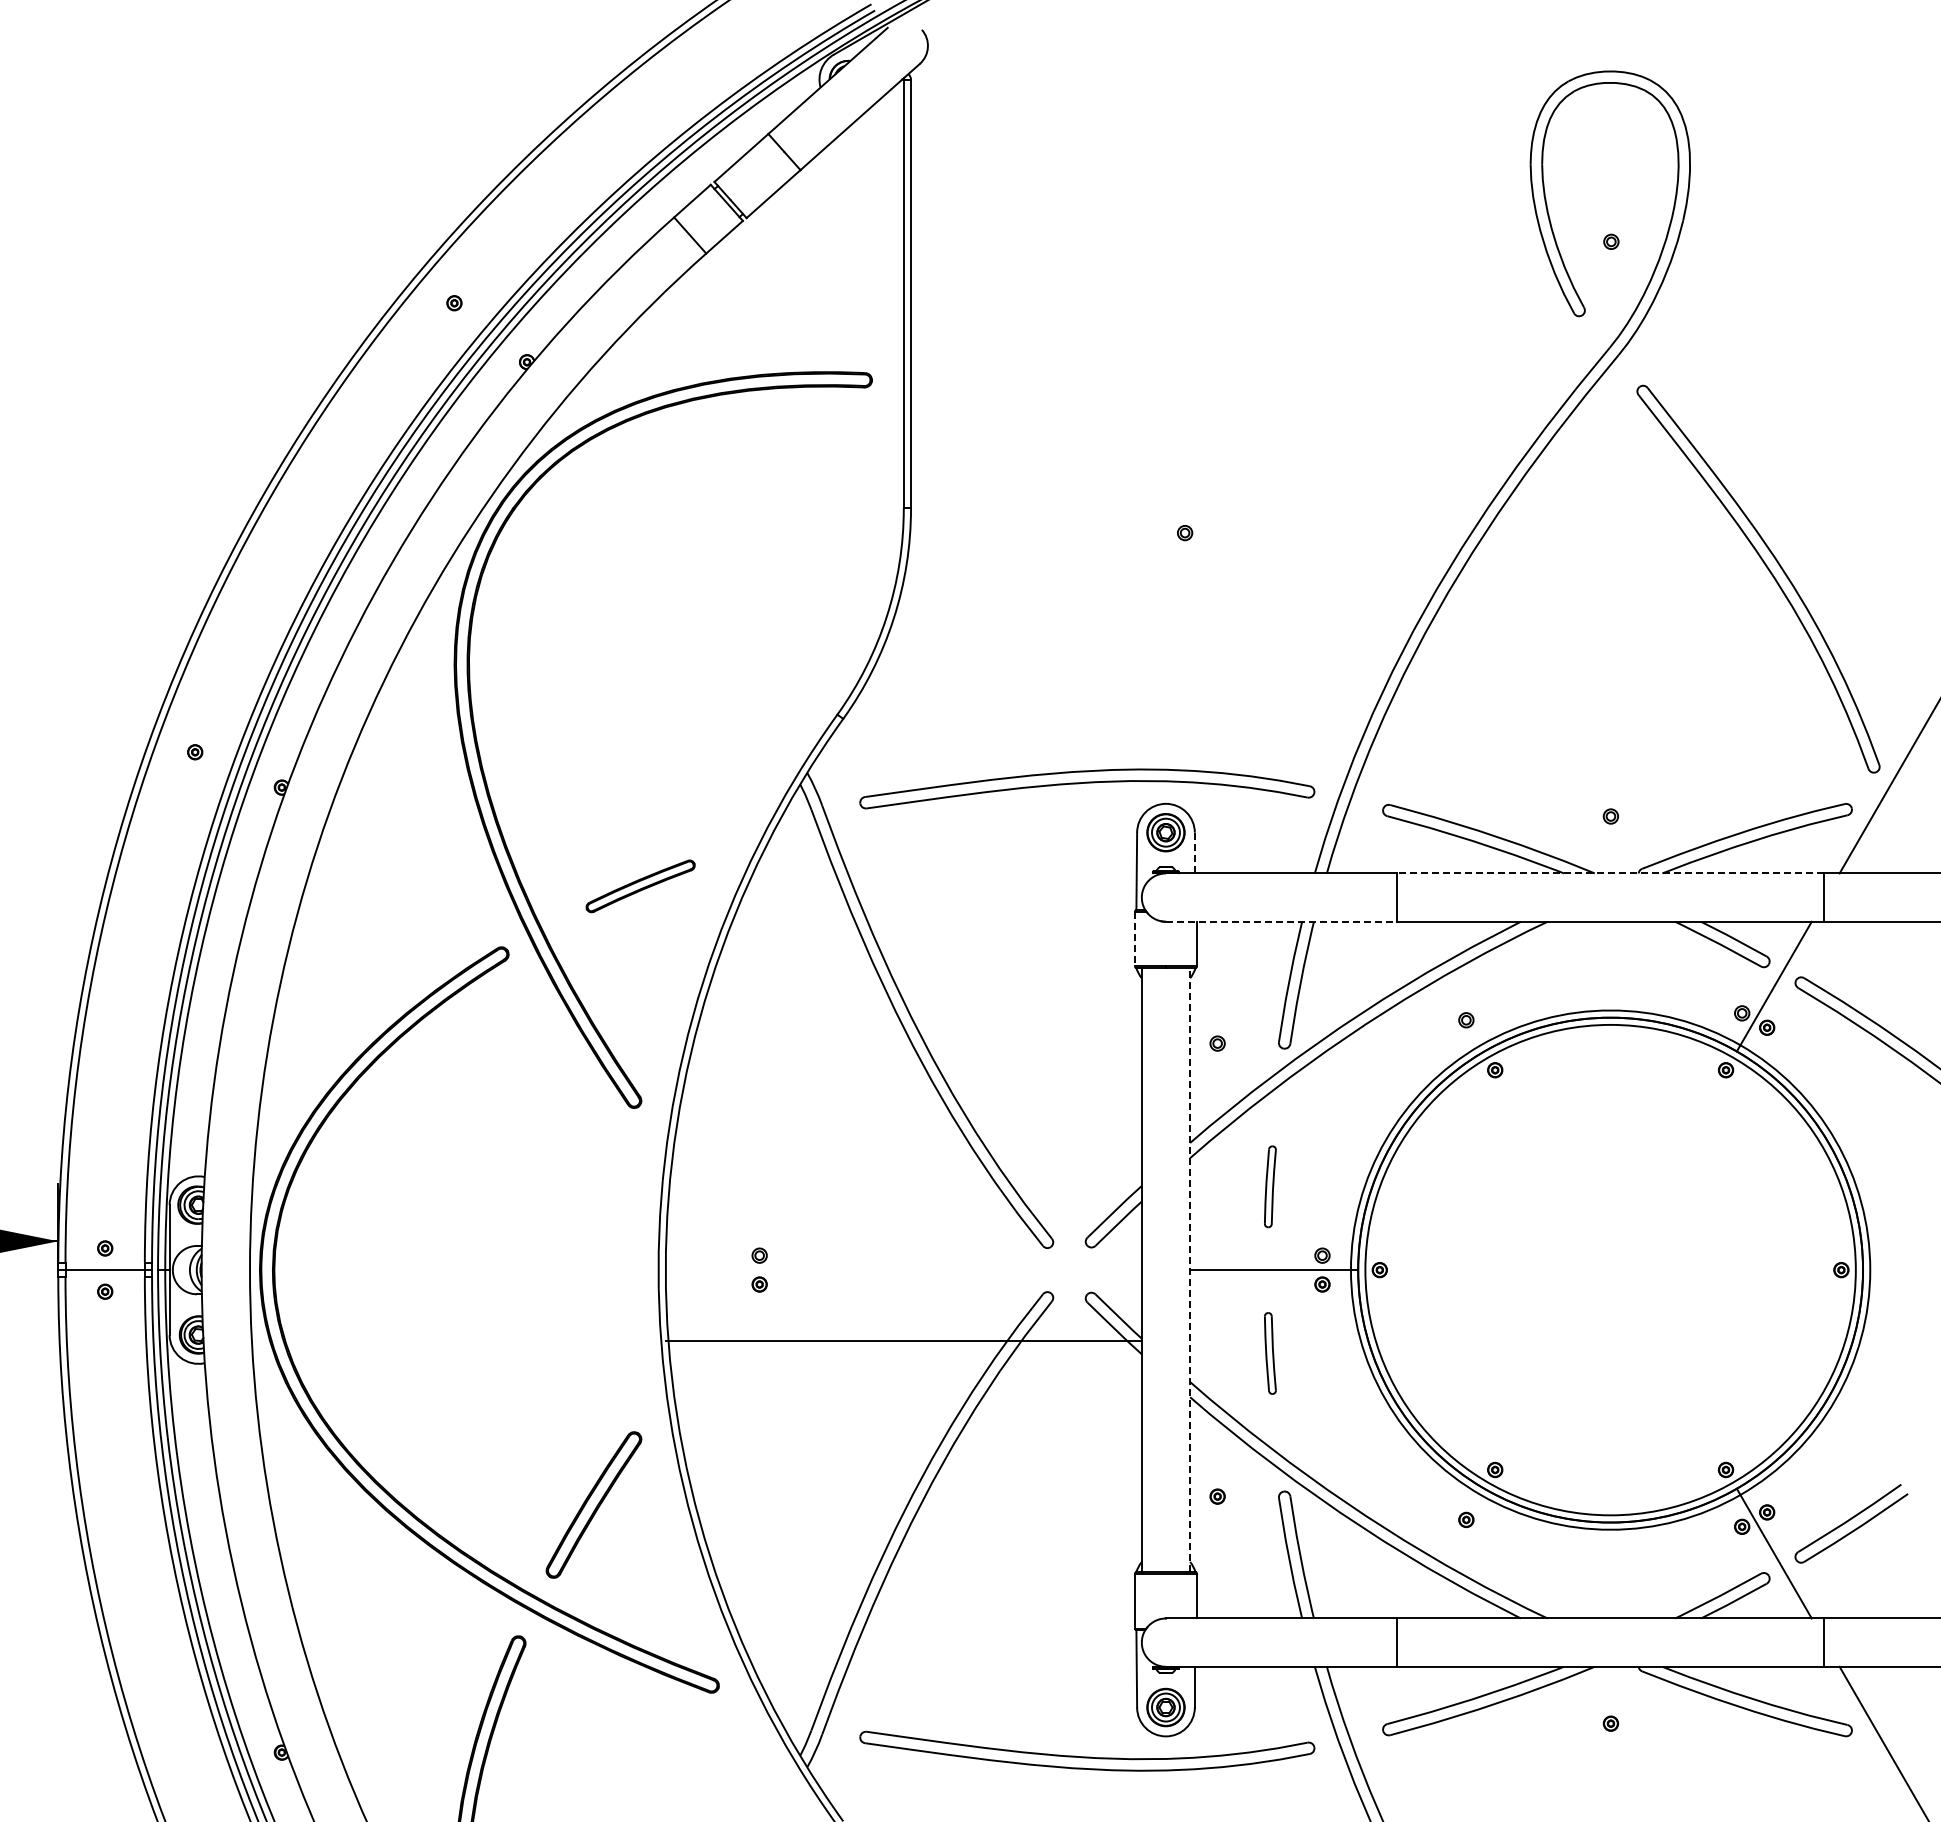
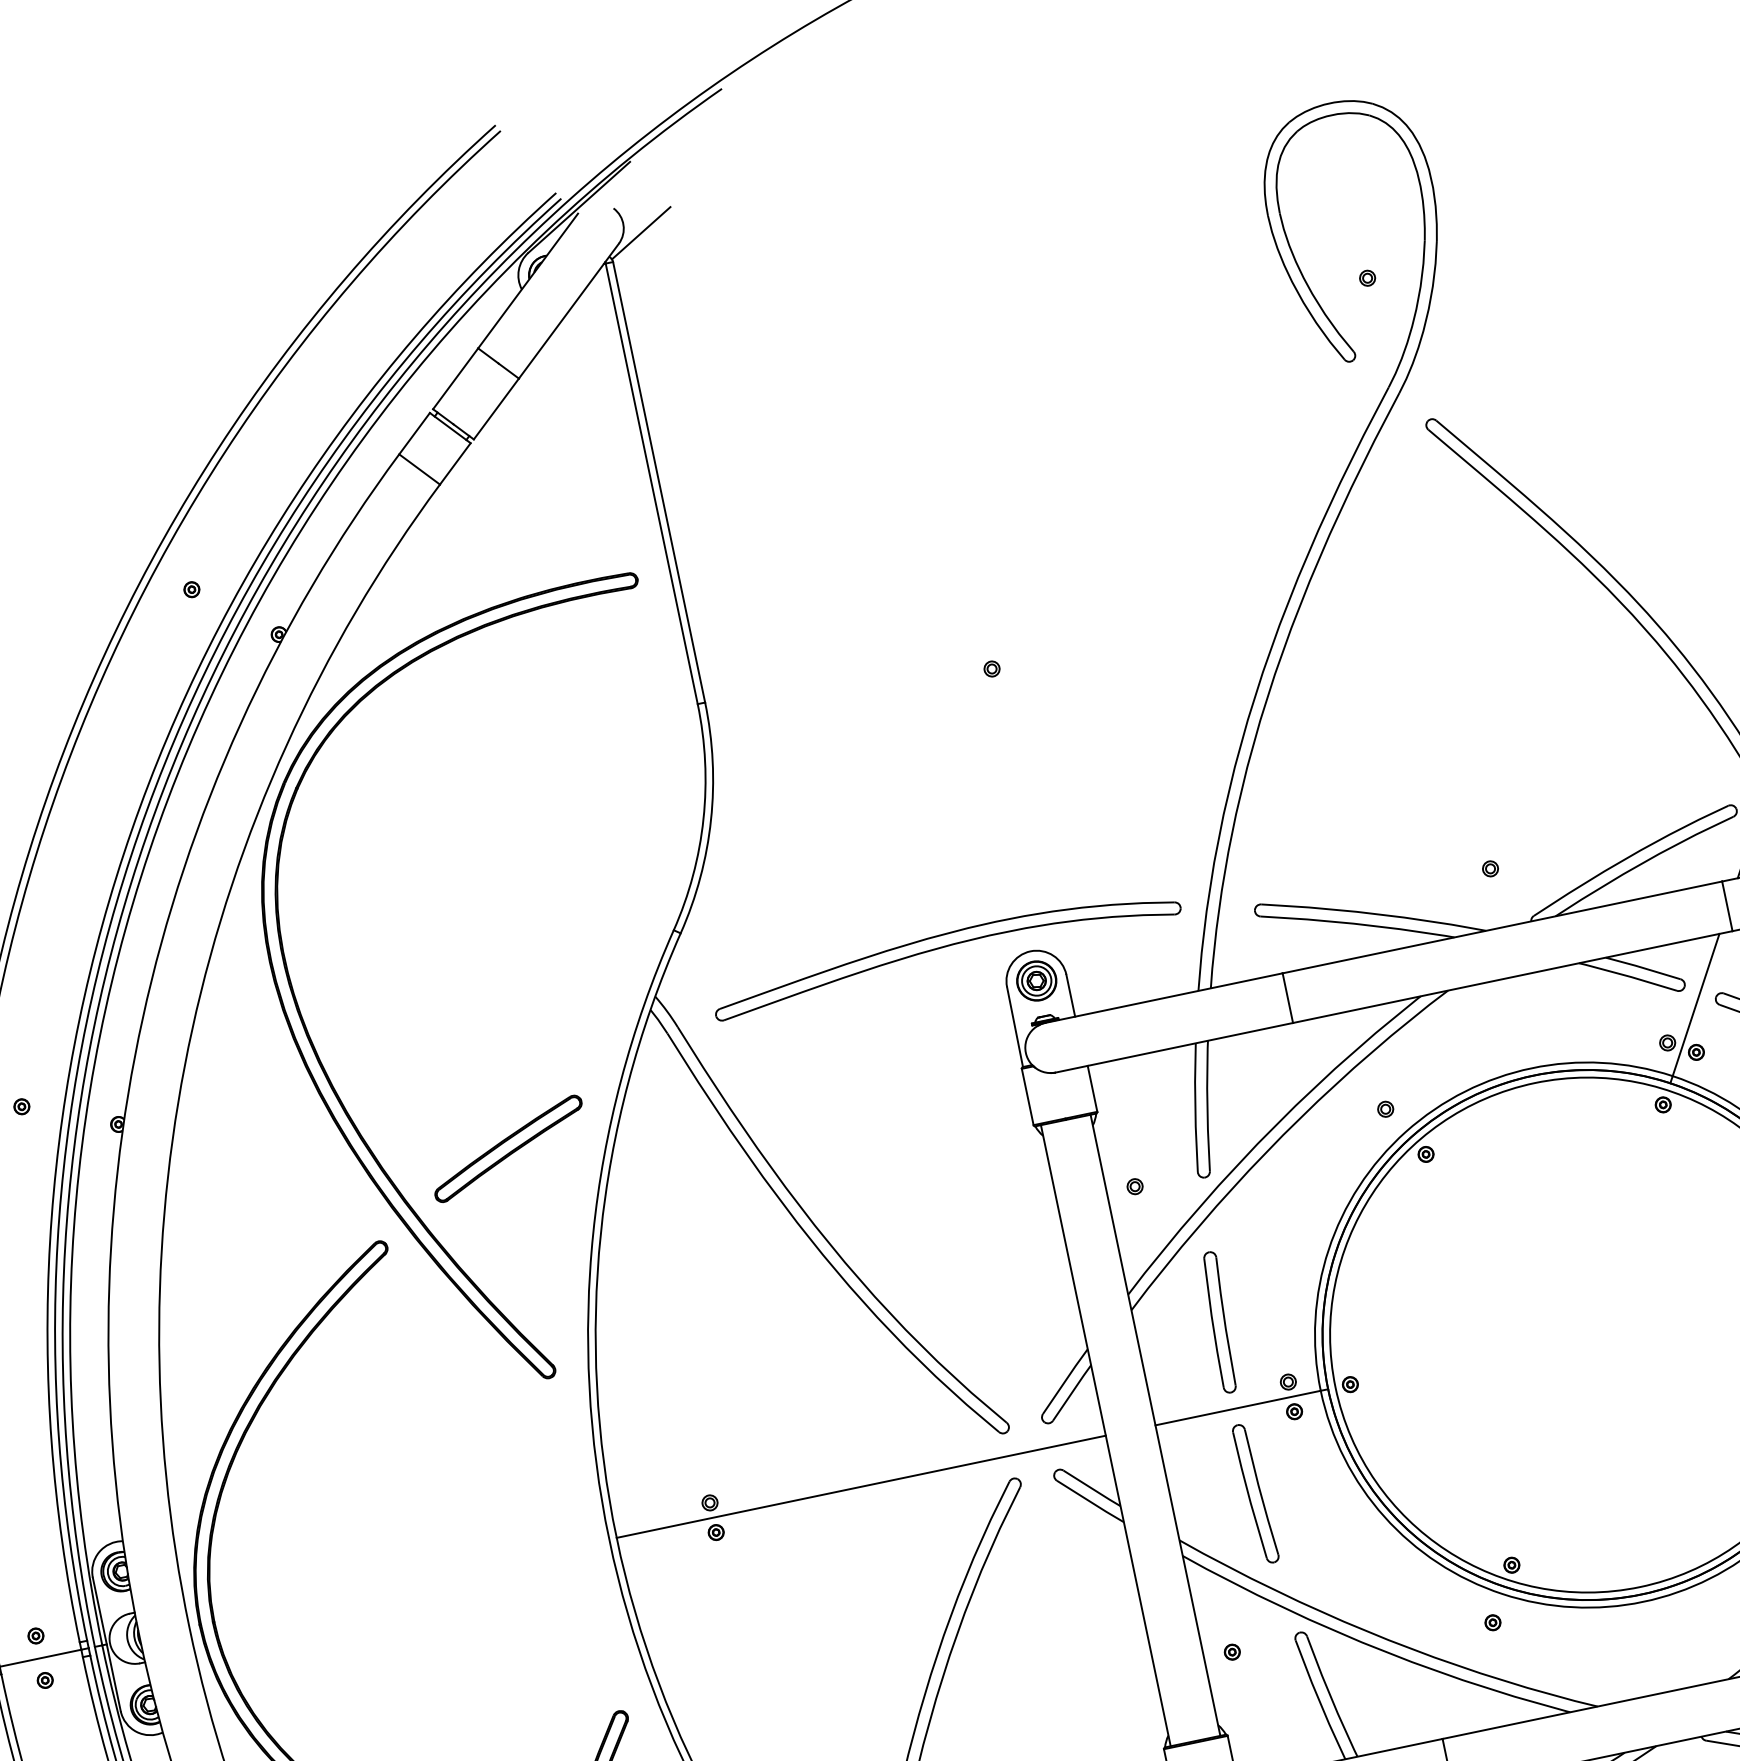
line: (942, 58) -> (640, 233), added
line: (1194, 852) -> (1070, 995), dashed -> solid
line: (1610, 873) -> (1502, 927), dashed -> solid
part: (640, 886) -> (508, 1149), size x1.43
line: (1281, 921) -> (1174, 1047), dashed -> solid
line: (1134, 939) -> (1027, 1097), dashed -> solid
part: (1270, 1186) -> (1220, 1322), size x1.67
line: (1190, 1269) -> (1155, 1424), dashed -> solid
line: (903, 1341) -> (861, 1487), moved
part: (1270, 1353) -> (1255, 1493), size x1.67

